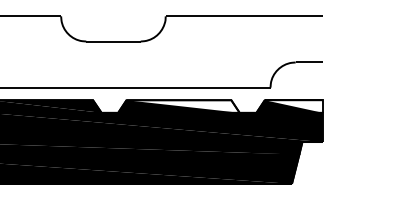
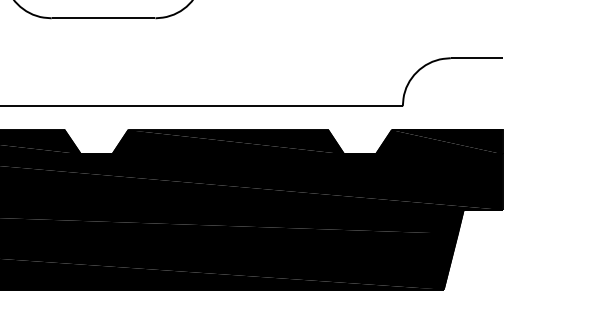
fill: (182, 106) -> (235, 142), added
fill: (293, 106) -> (446, 142), added

